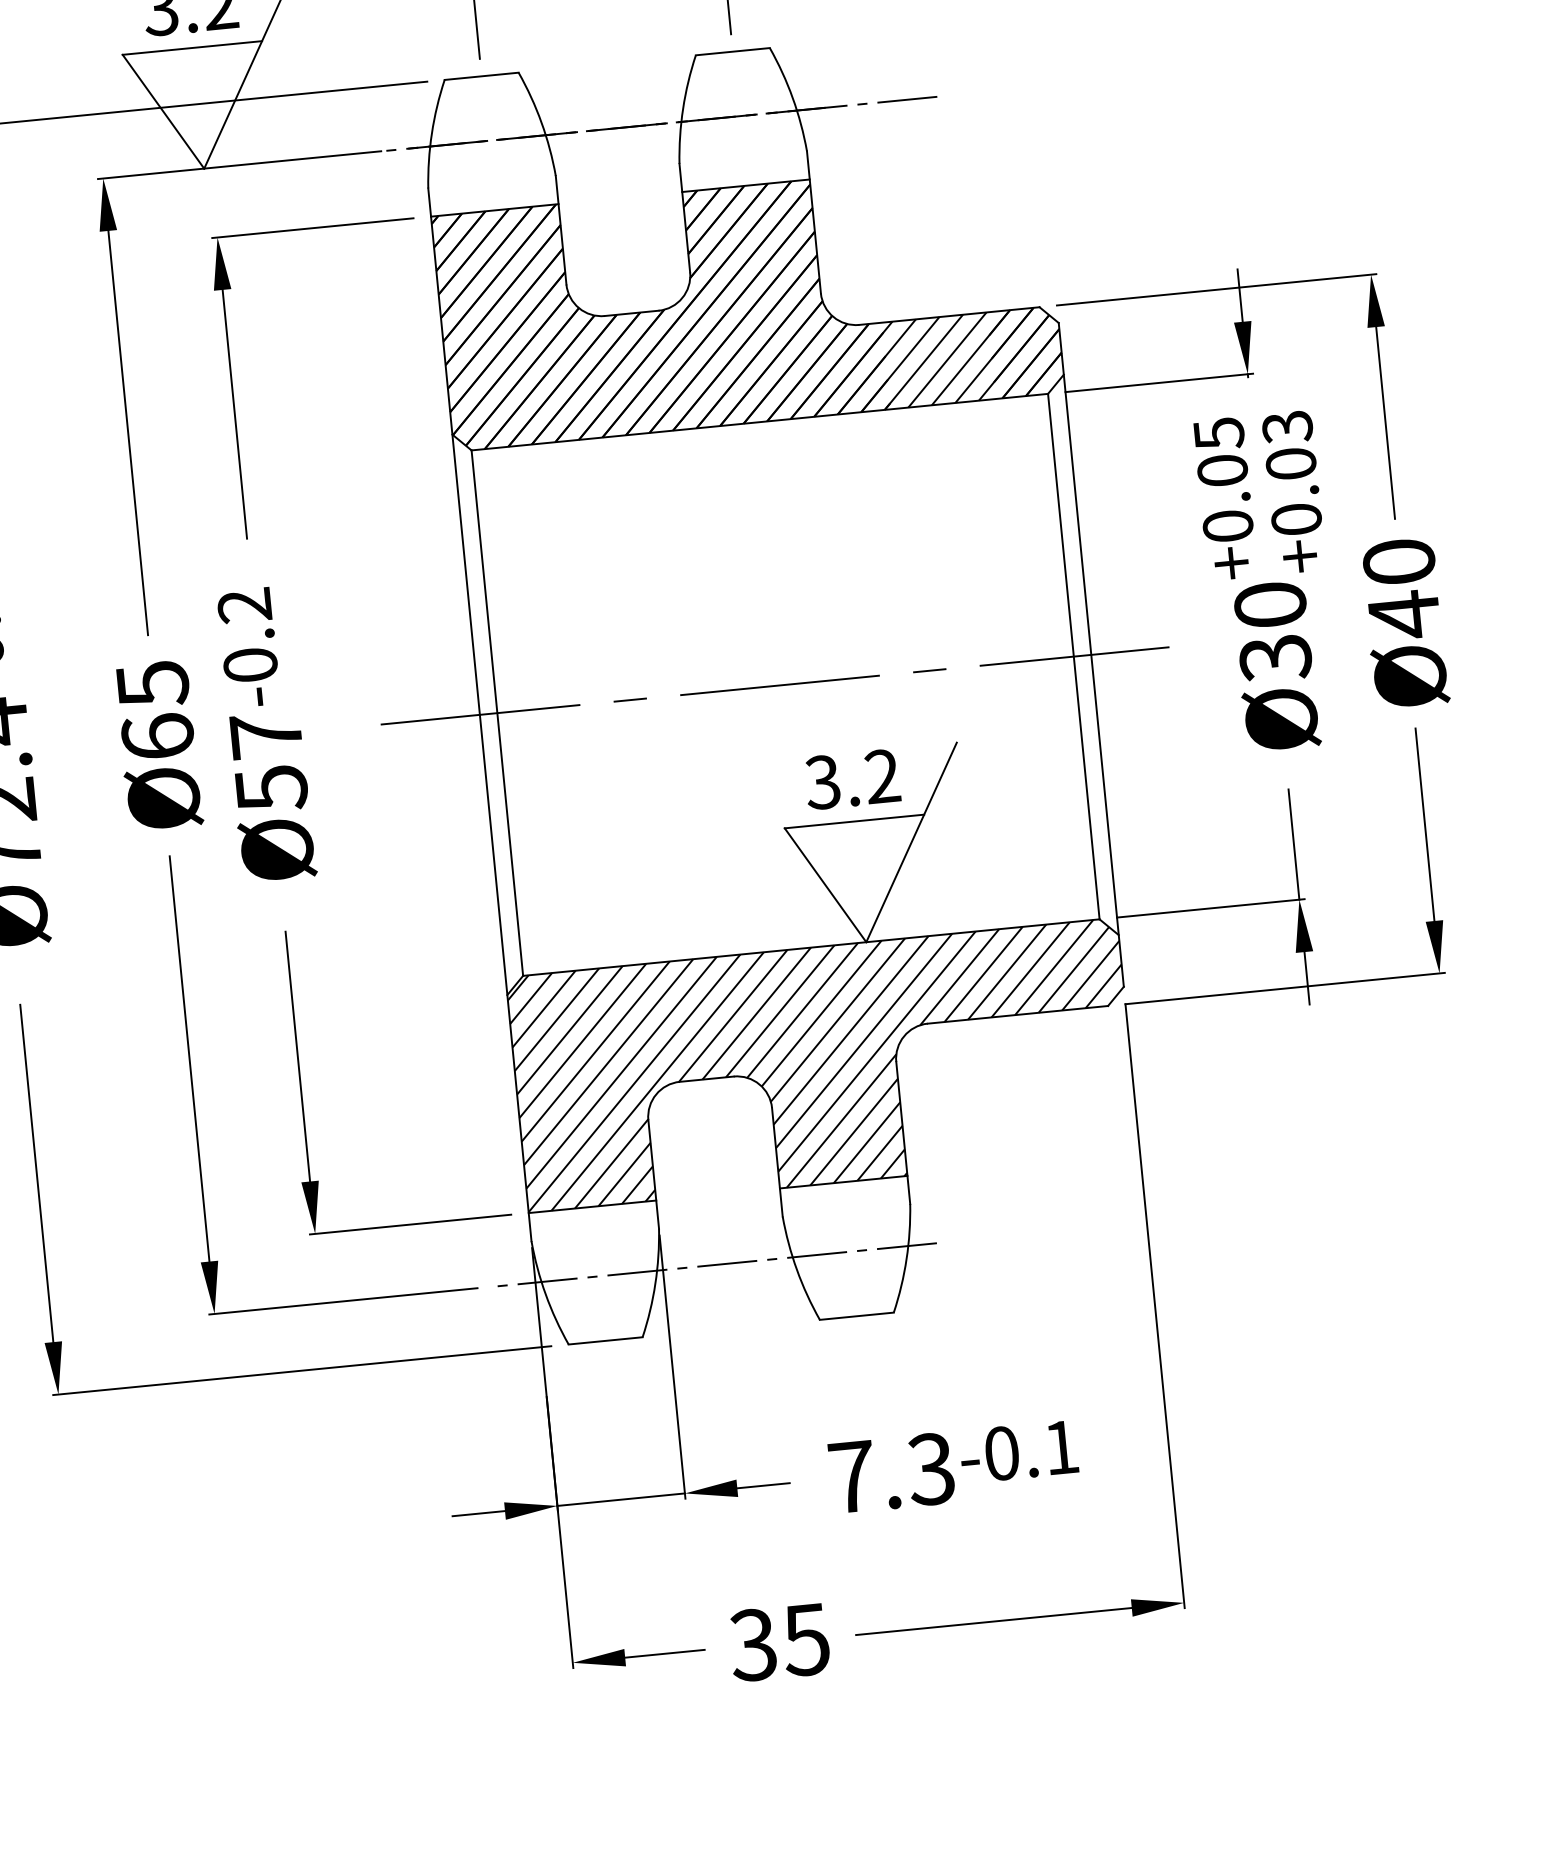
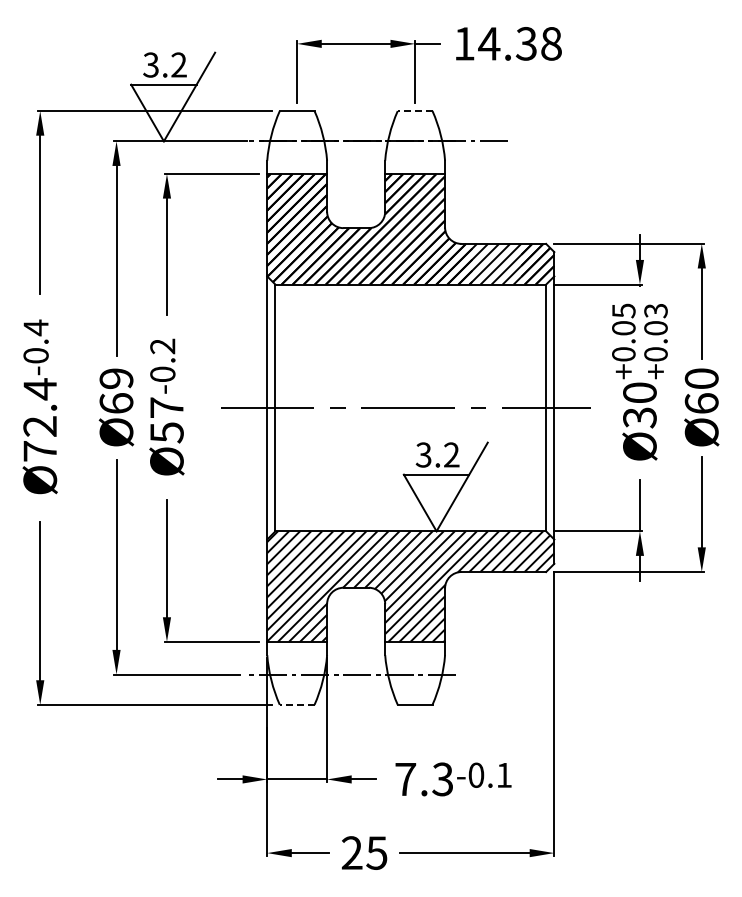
line: (731, 52) -> (414, 111), solid -> dashed
text: (1403, 614) -> (701, 403), Ø40 -> Ø60
text: (152, 683) -> (116, 378), Ø65 -> Ø69
line: (604, 1340) -> (296, 704), solid -> dashed
text: (752, 1643) -> (351, 852), 35 -> 25

